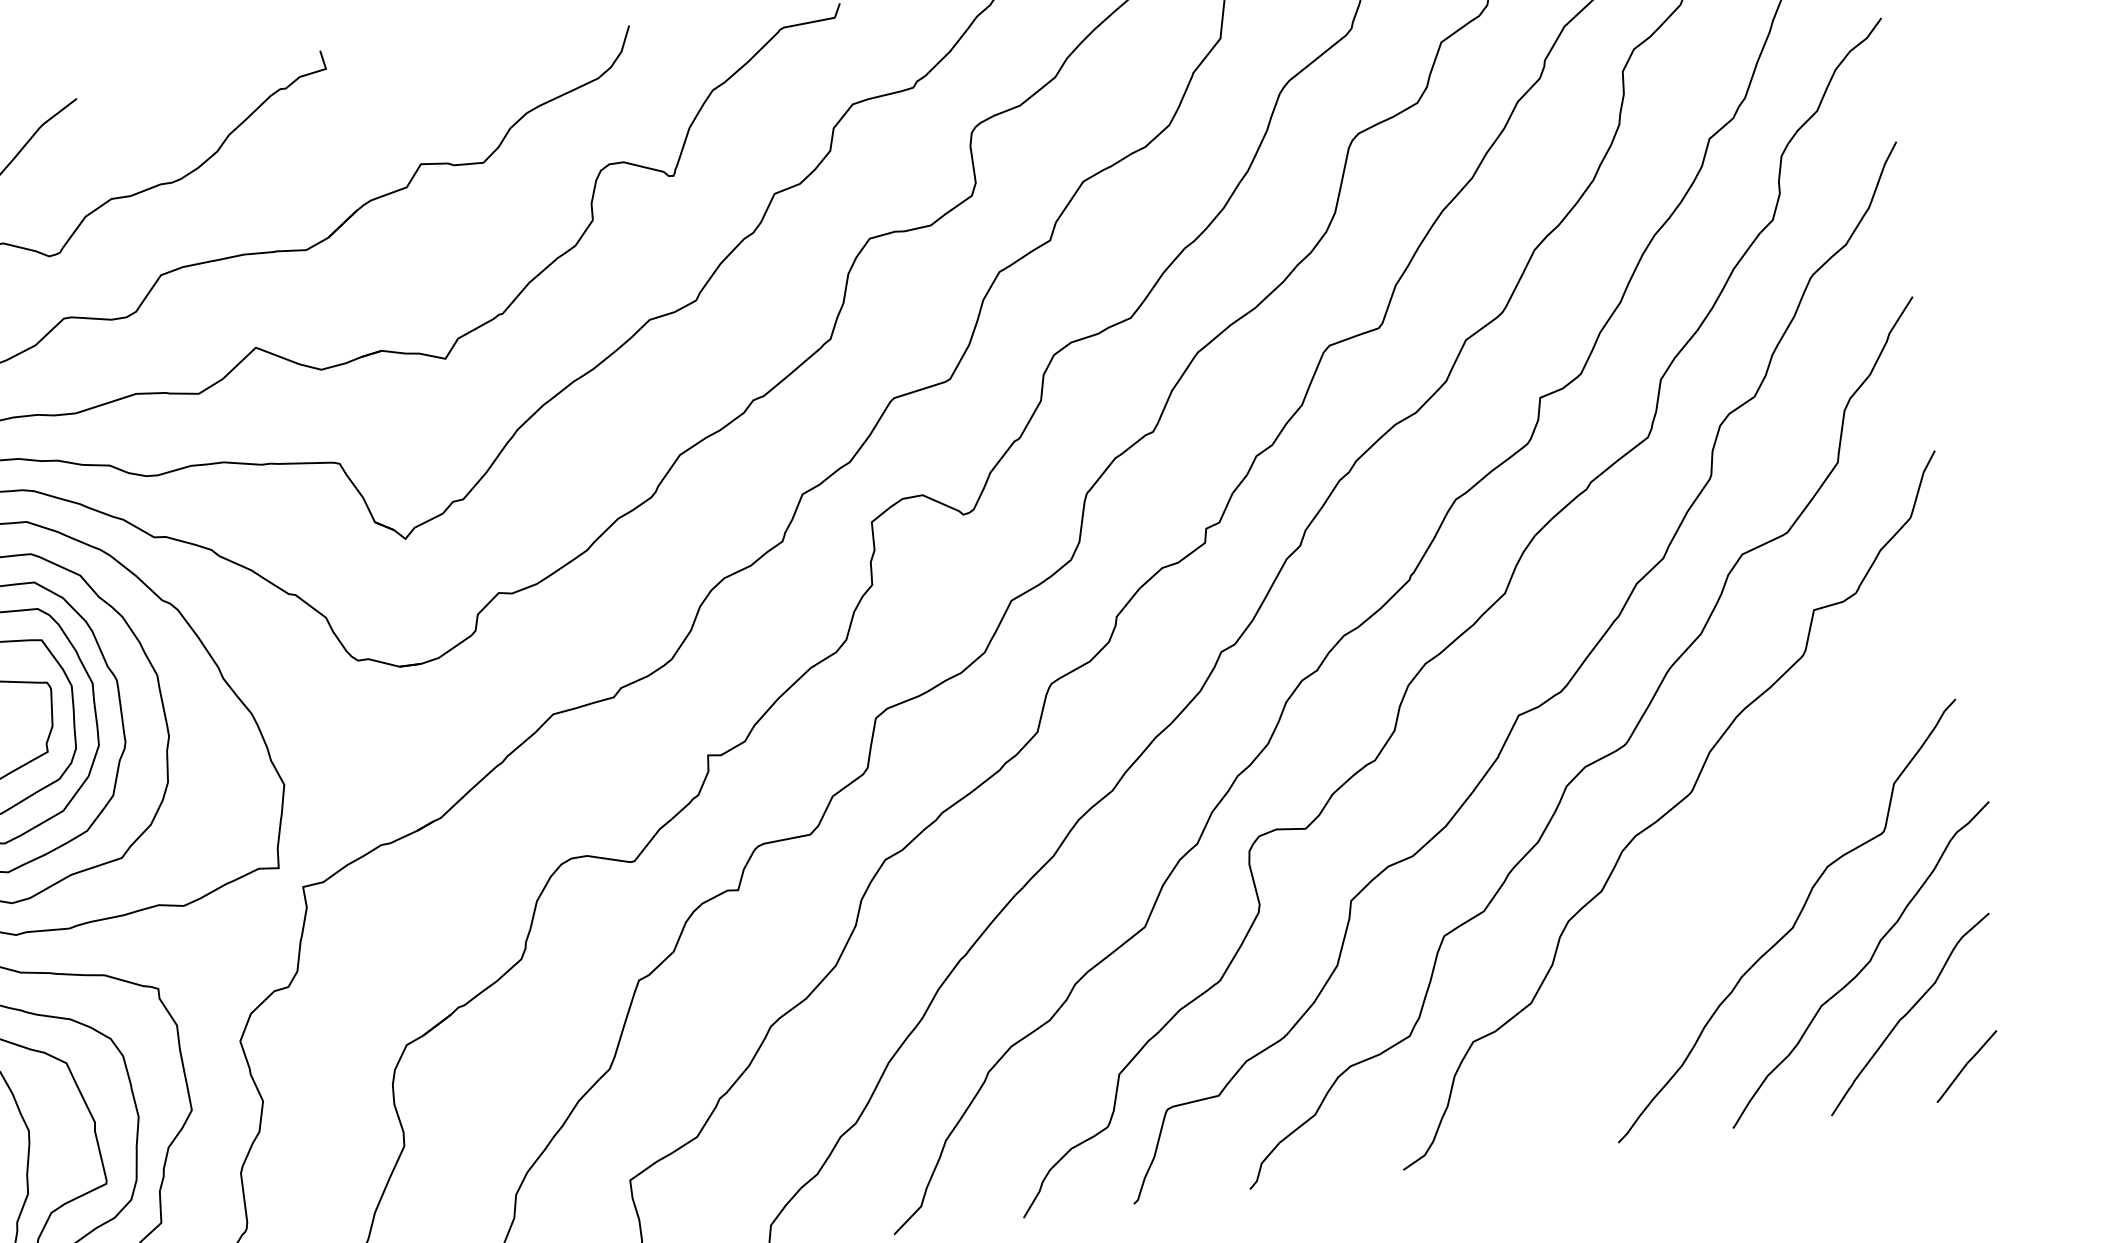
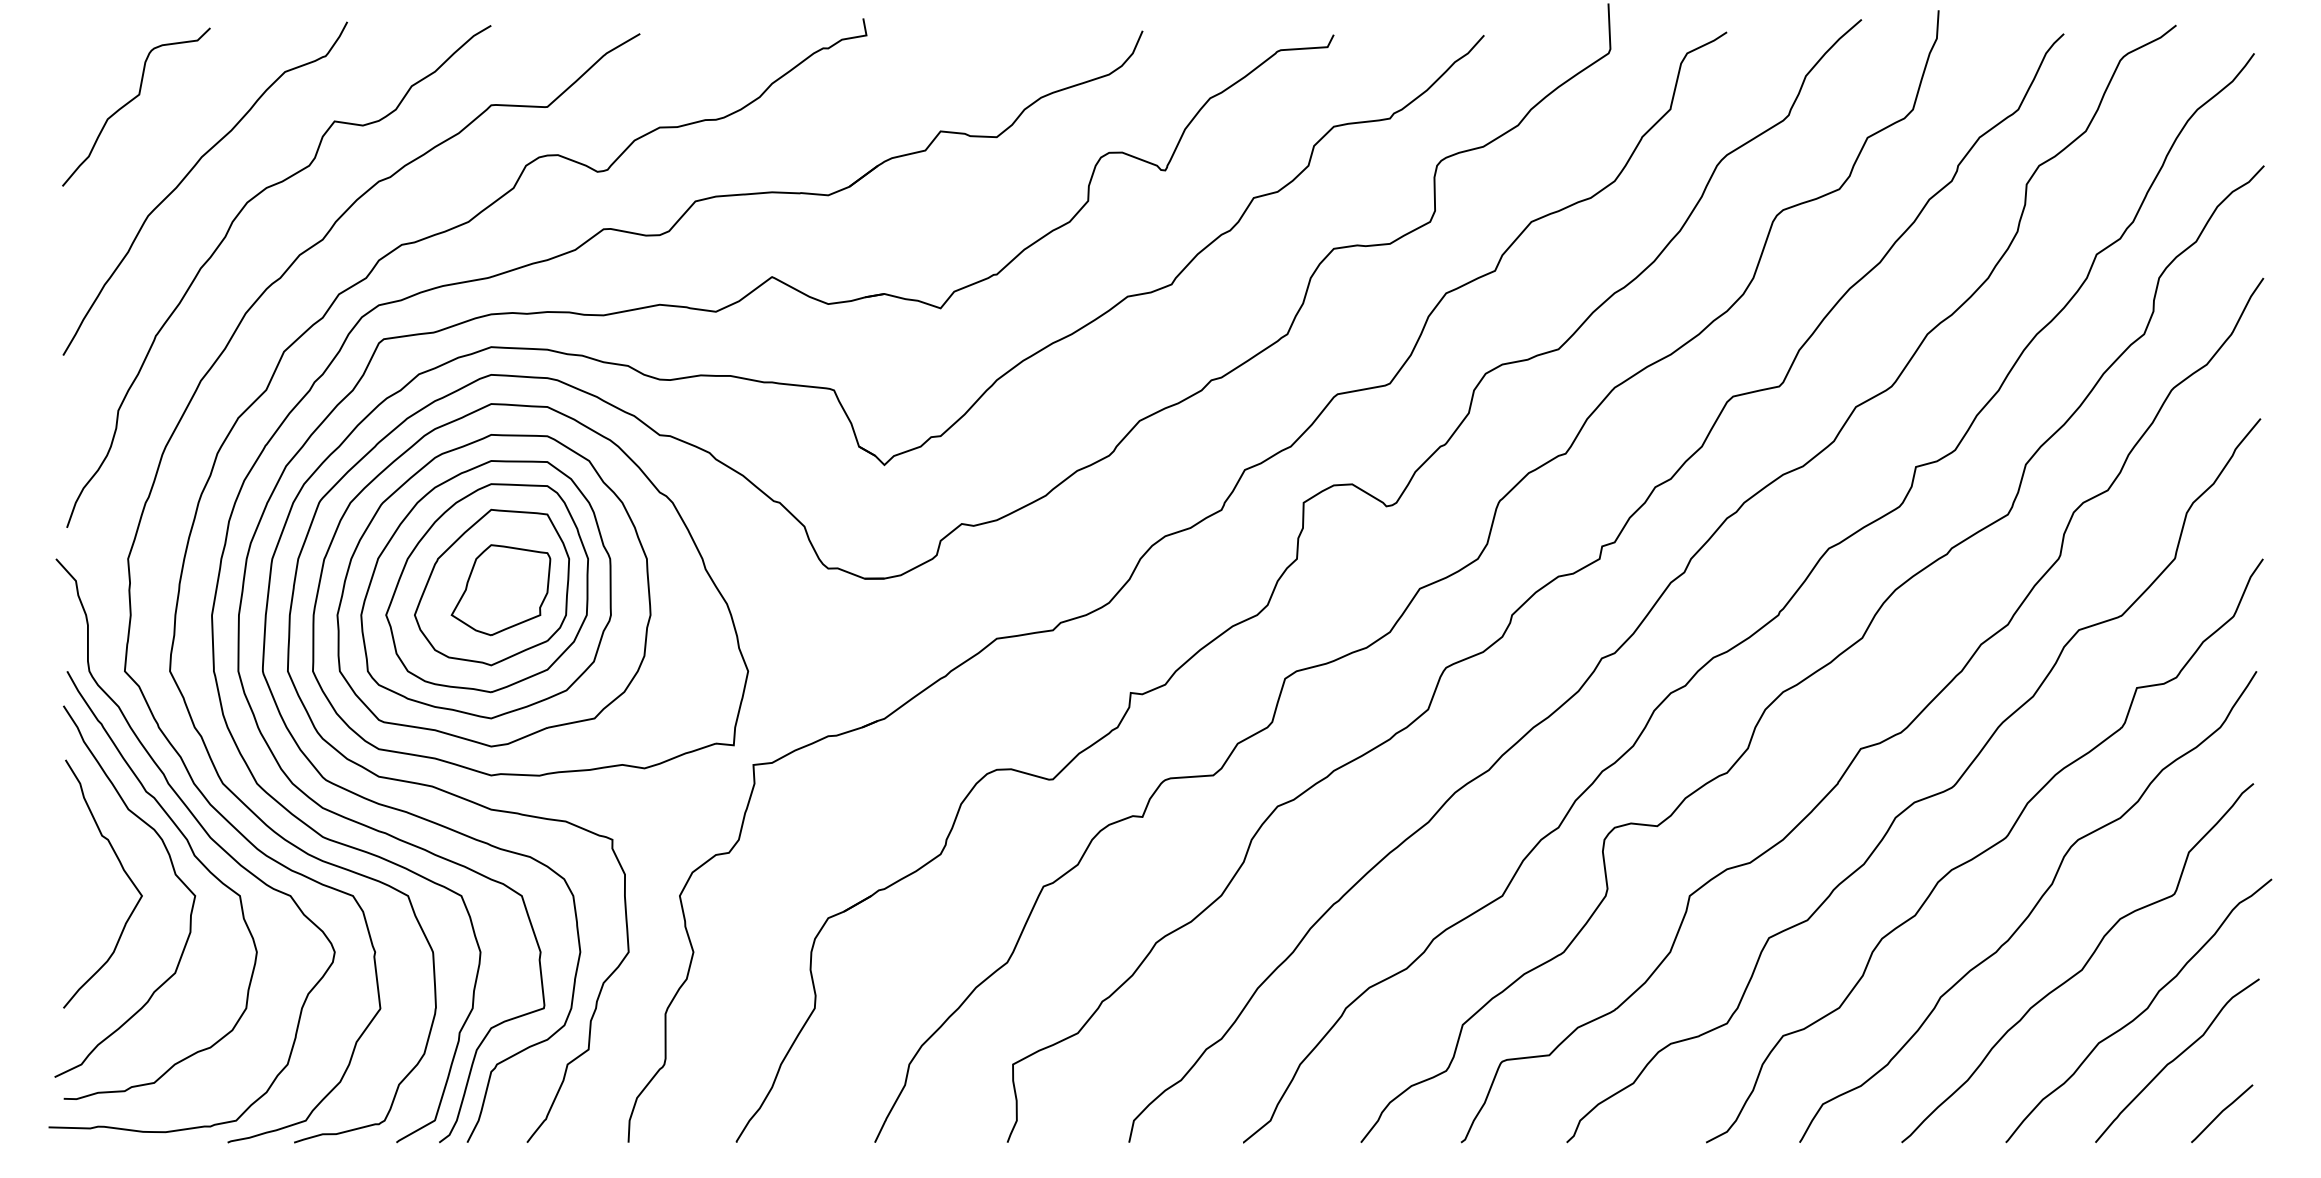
curve: (1729, 867) -> (2032, 908), added

